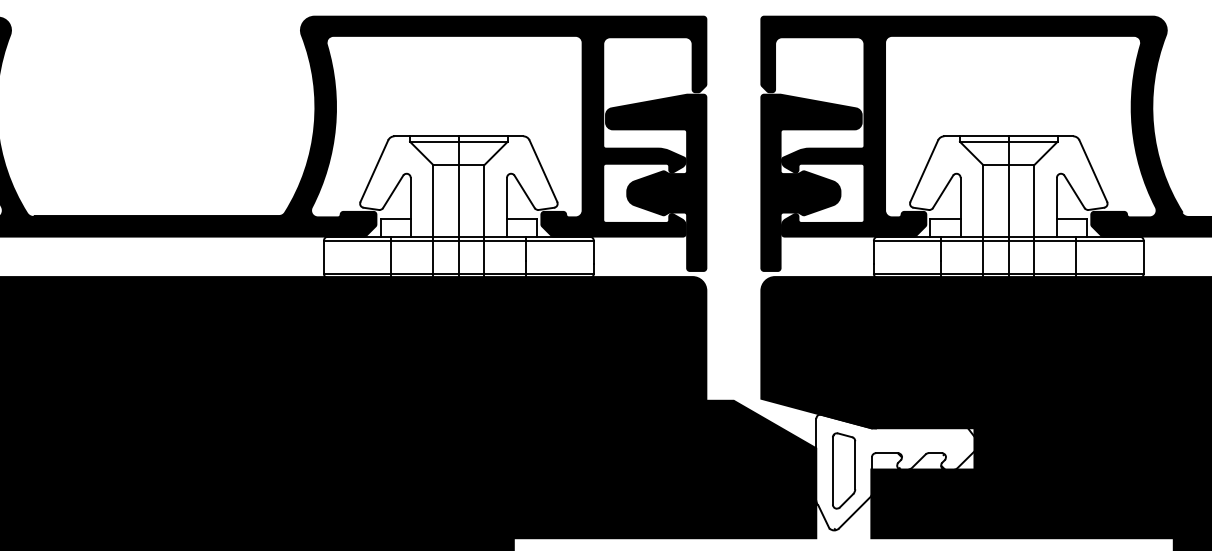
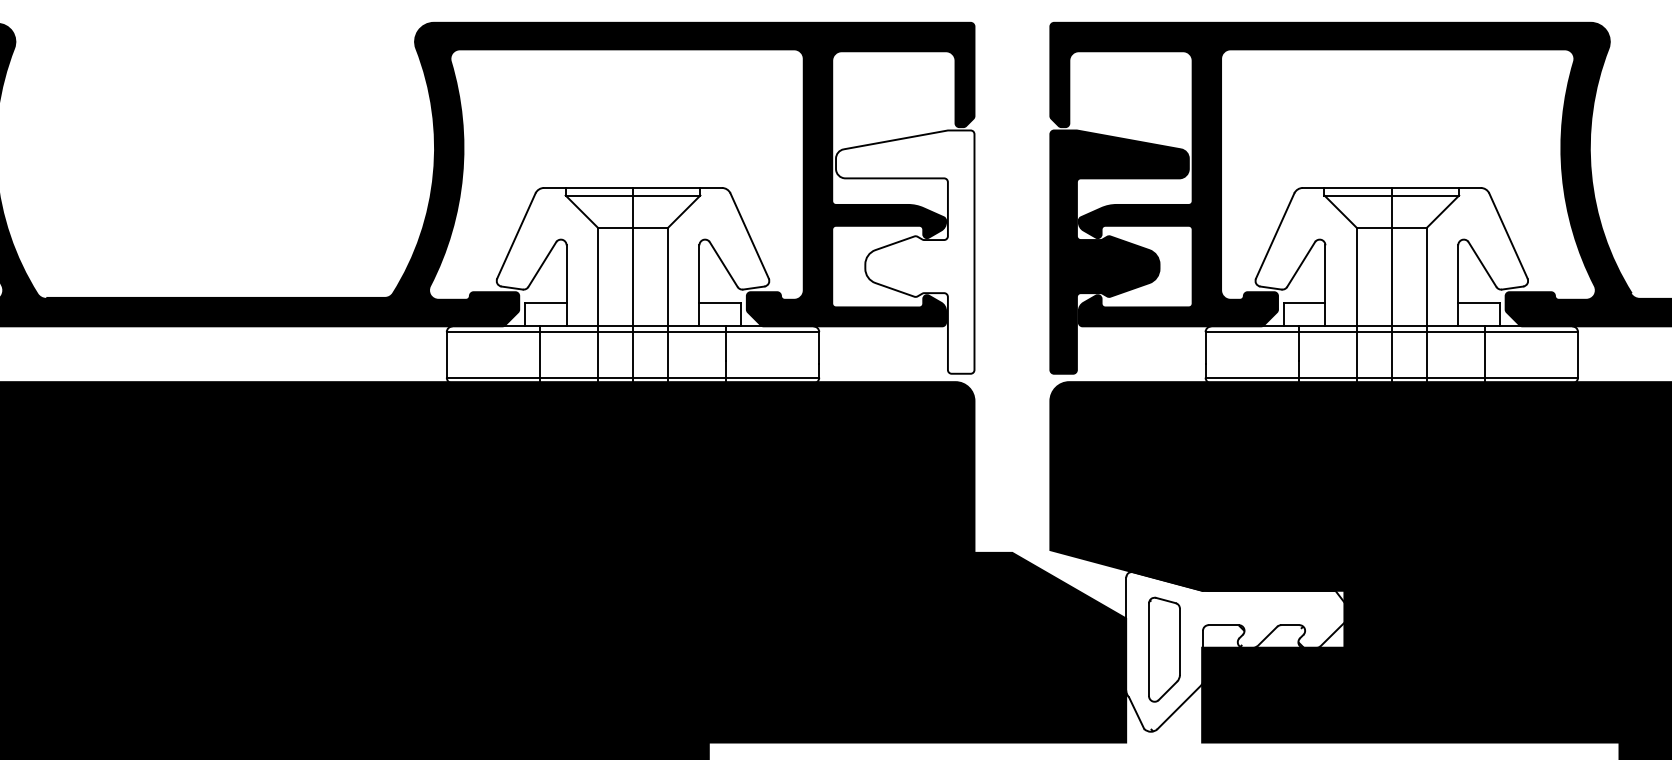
fill: (656, 182) -> (905, 251), removed

